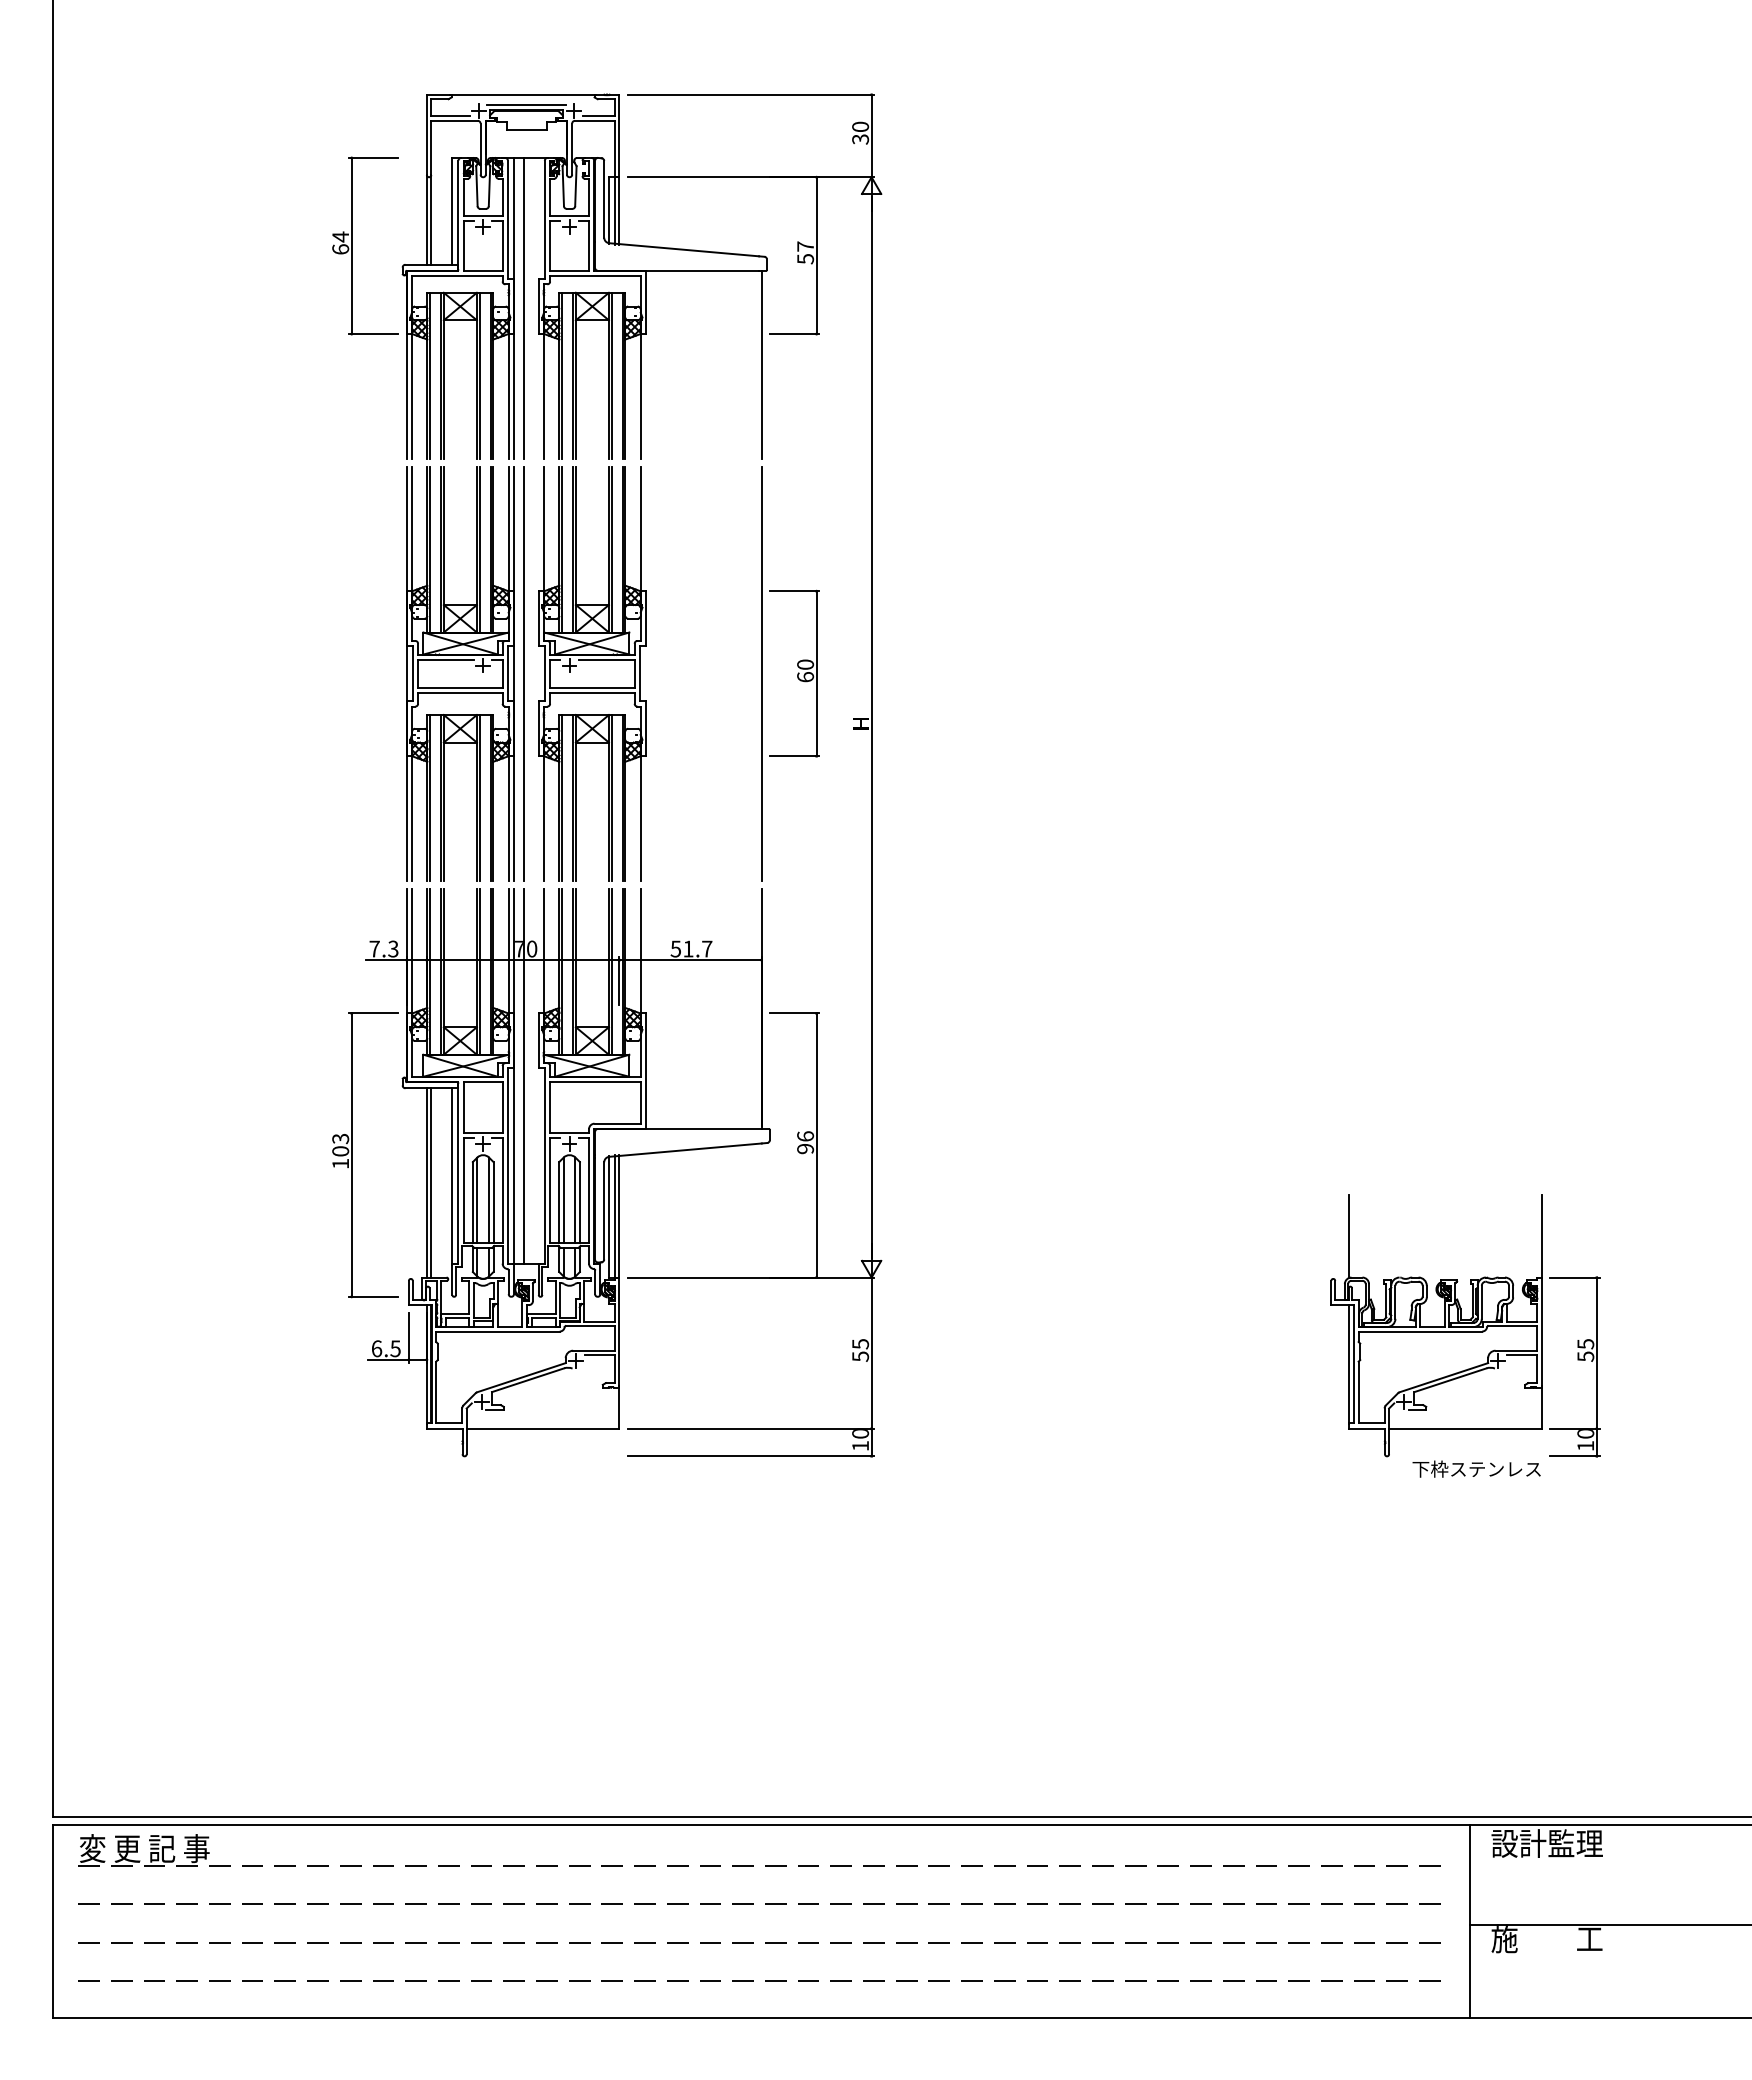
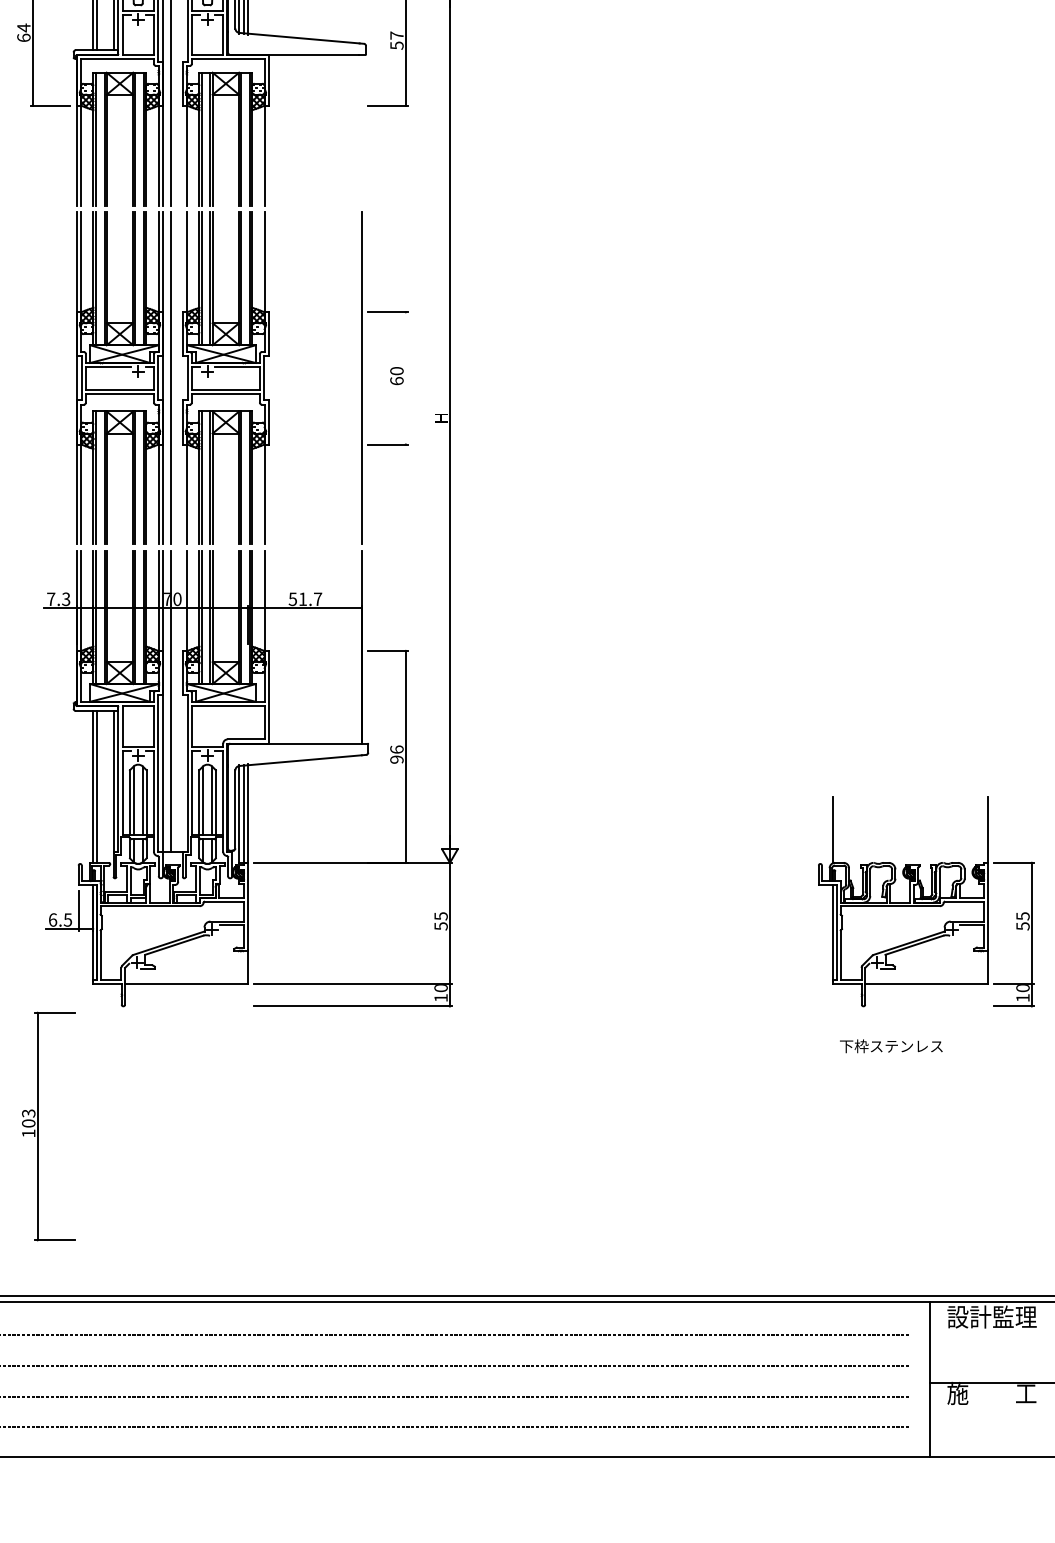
line: (761, 364) -> (361, 130), removed
line: (816, 673) -> (405, 378), removed
part: (352, 1155) -> (38, 1126), moved
text: (1476, 1468) -> (891, 1045), moved

